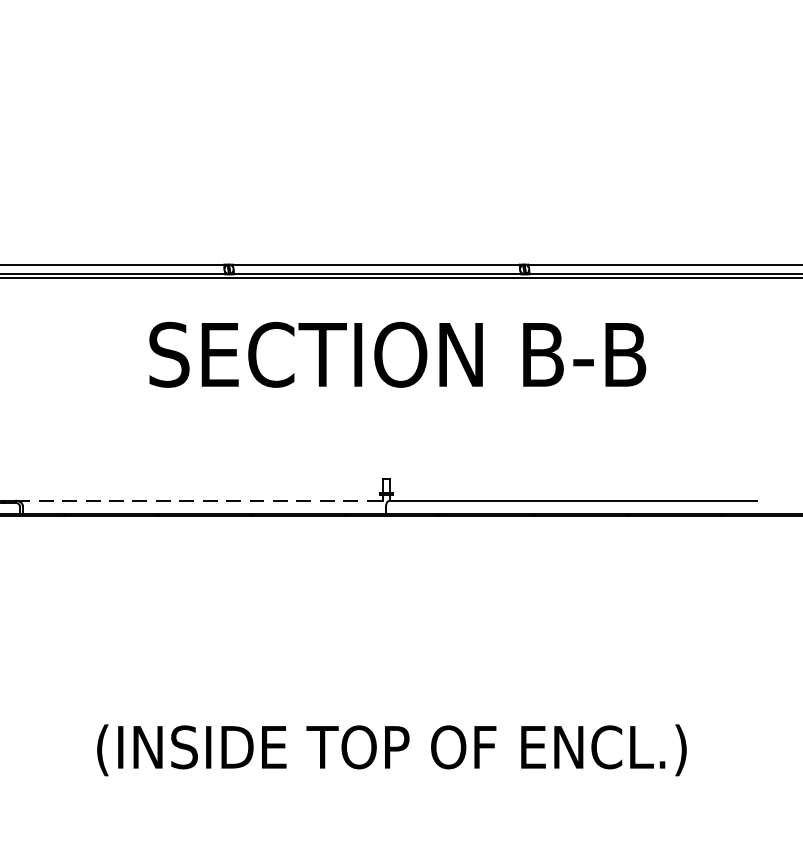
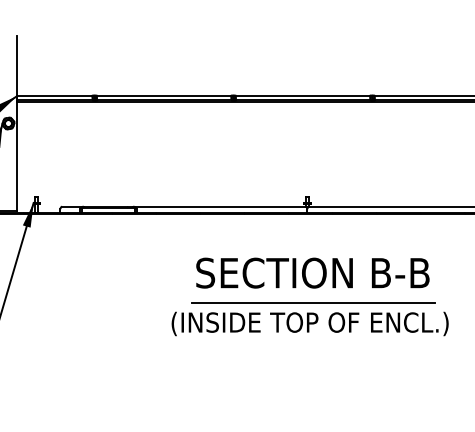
text: (396, 353) -> (312, 272), moved
line: (203, 500) -> (221, 206), dashed -> solid
line: (398, 704) -> (313, 302), added

